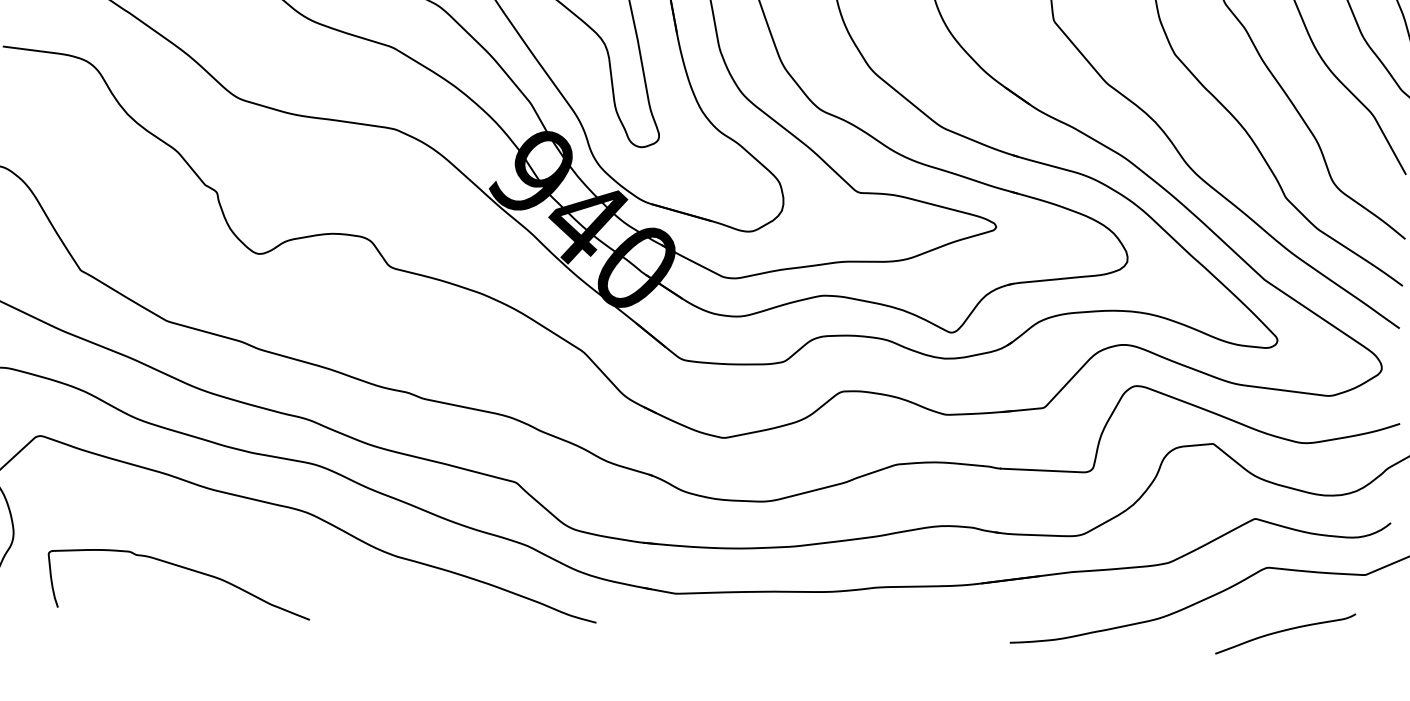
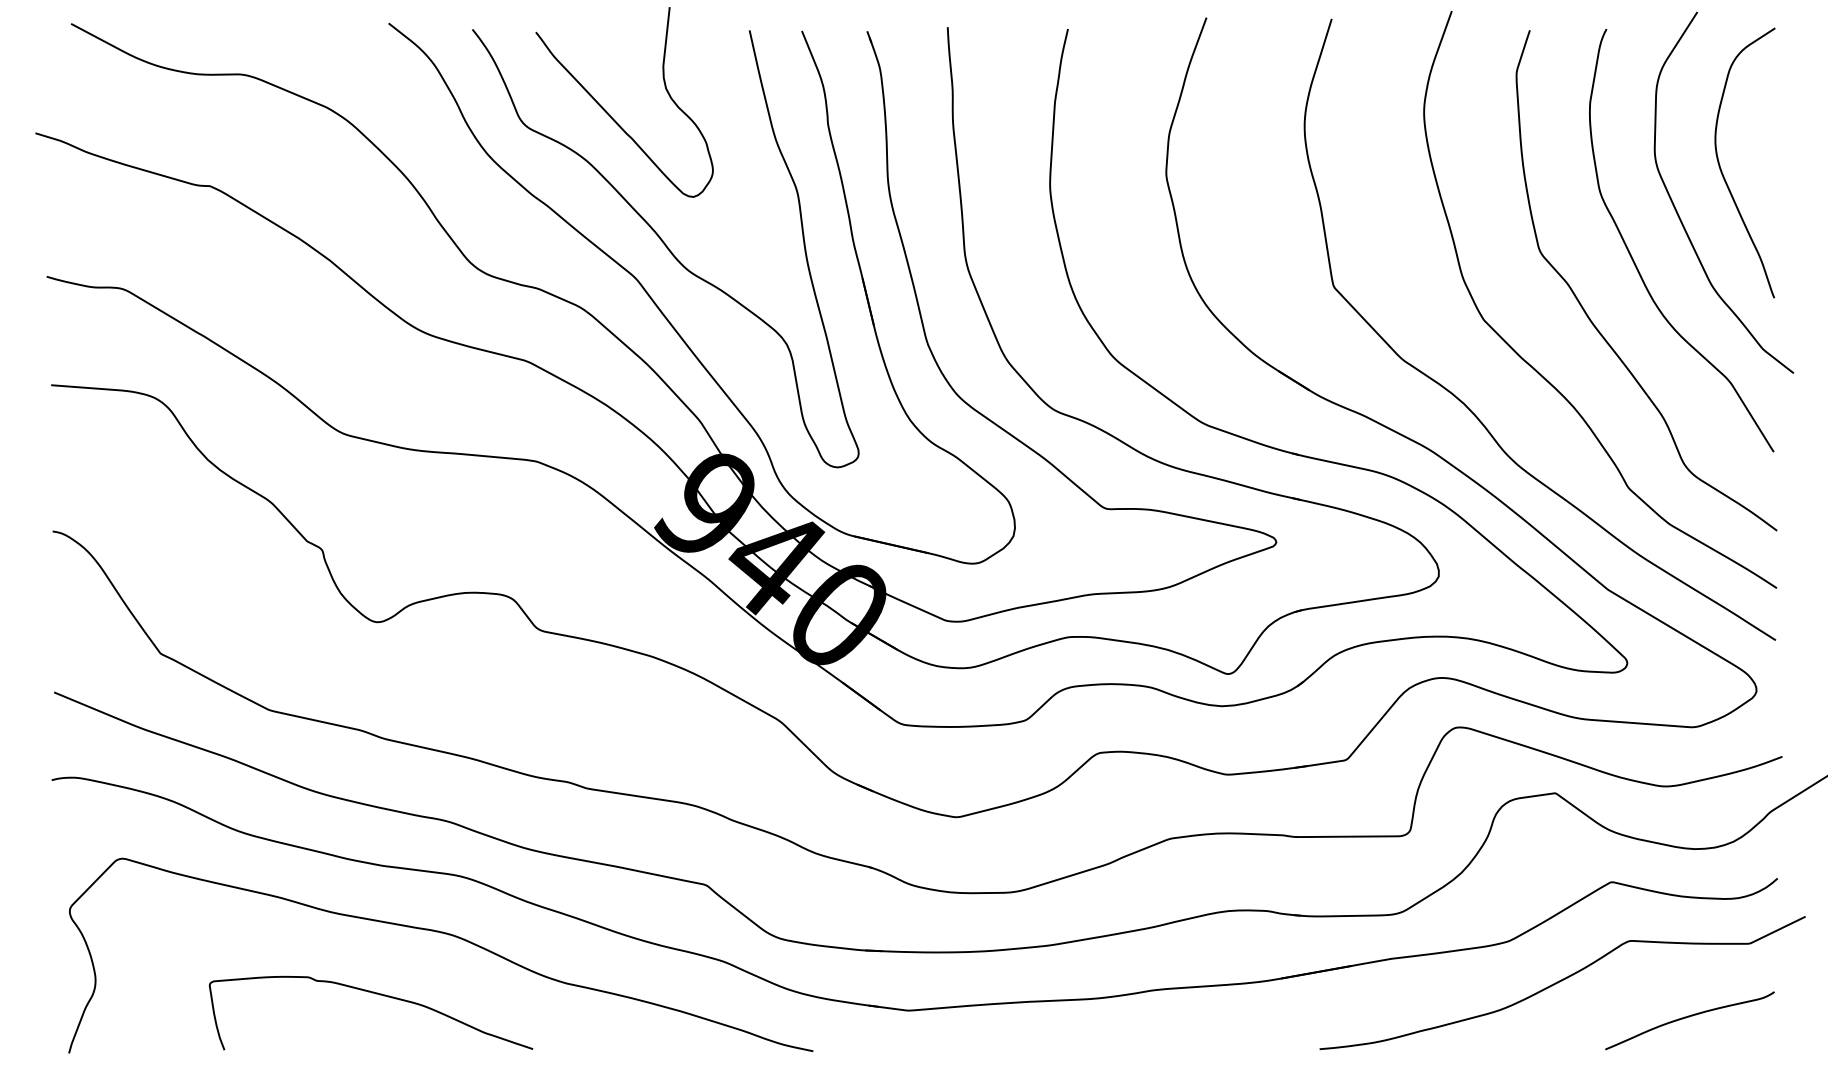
curve: (184, 568) -> (376, 994), moved
curve: (1285, 631) -> (1689, 1017), moved

